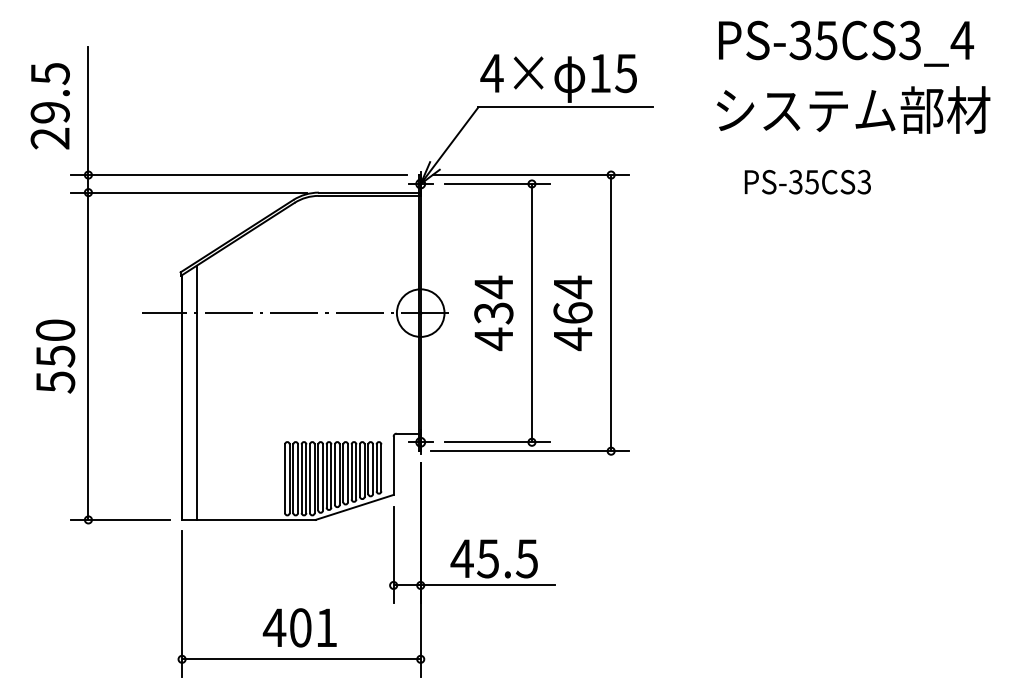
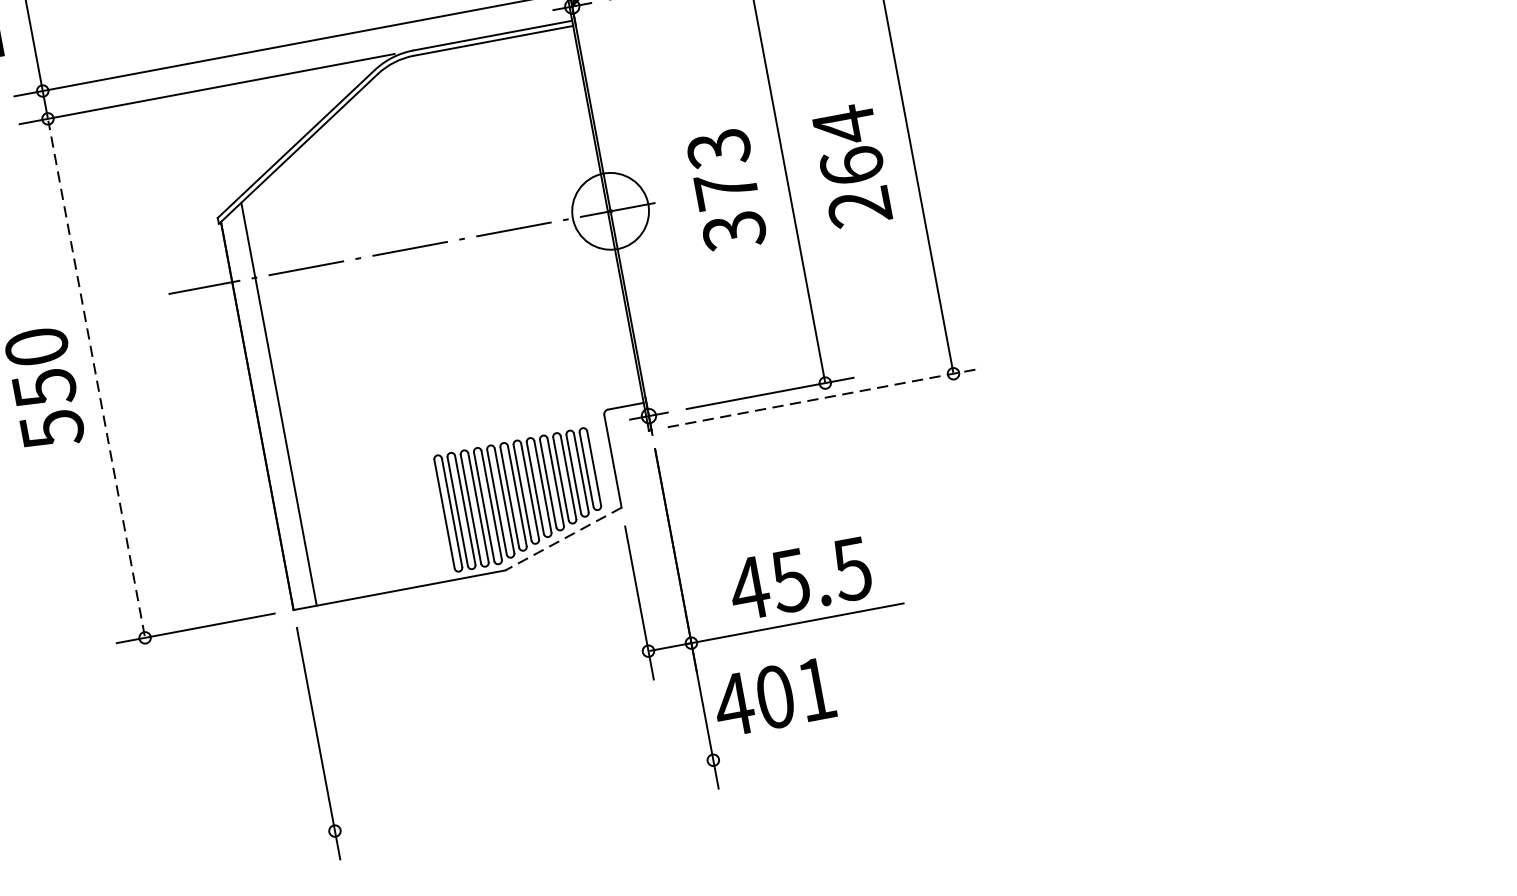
text: (493, 313) -> (726, 190), 434 -> 373
text: (572, 339) -> (859, 208), 464 -> 264
line: (88, 355) -> (96, 377), solid -> dashed
line: (530, 451) -> (825, 398), solid -> dashed
line: (354, 507) -> (563, 539), solid -> dashed
text: (299, 627) -> (773, 696), moved
line: (301, 659) -> (524, 795), removed

